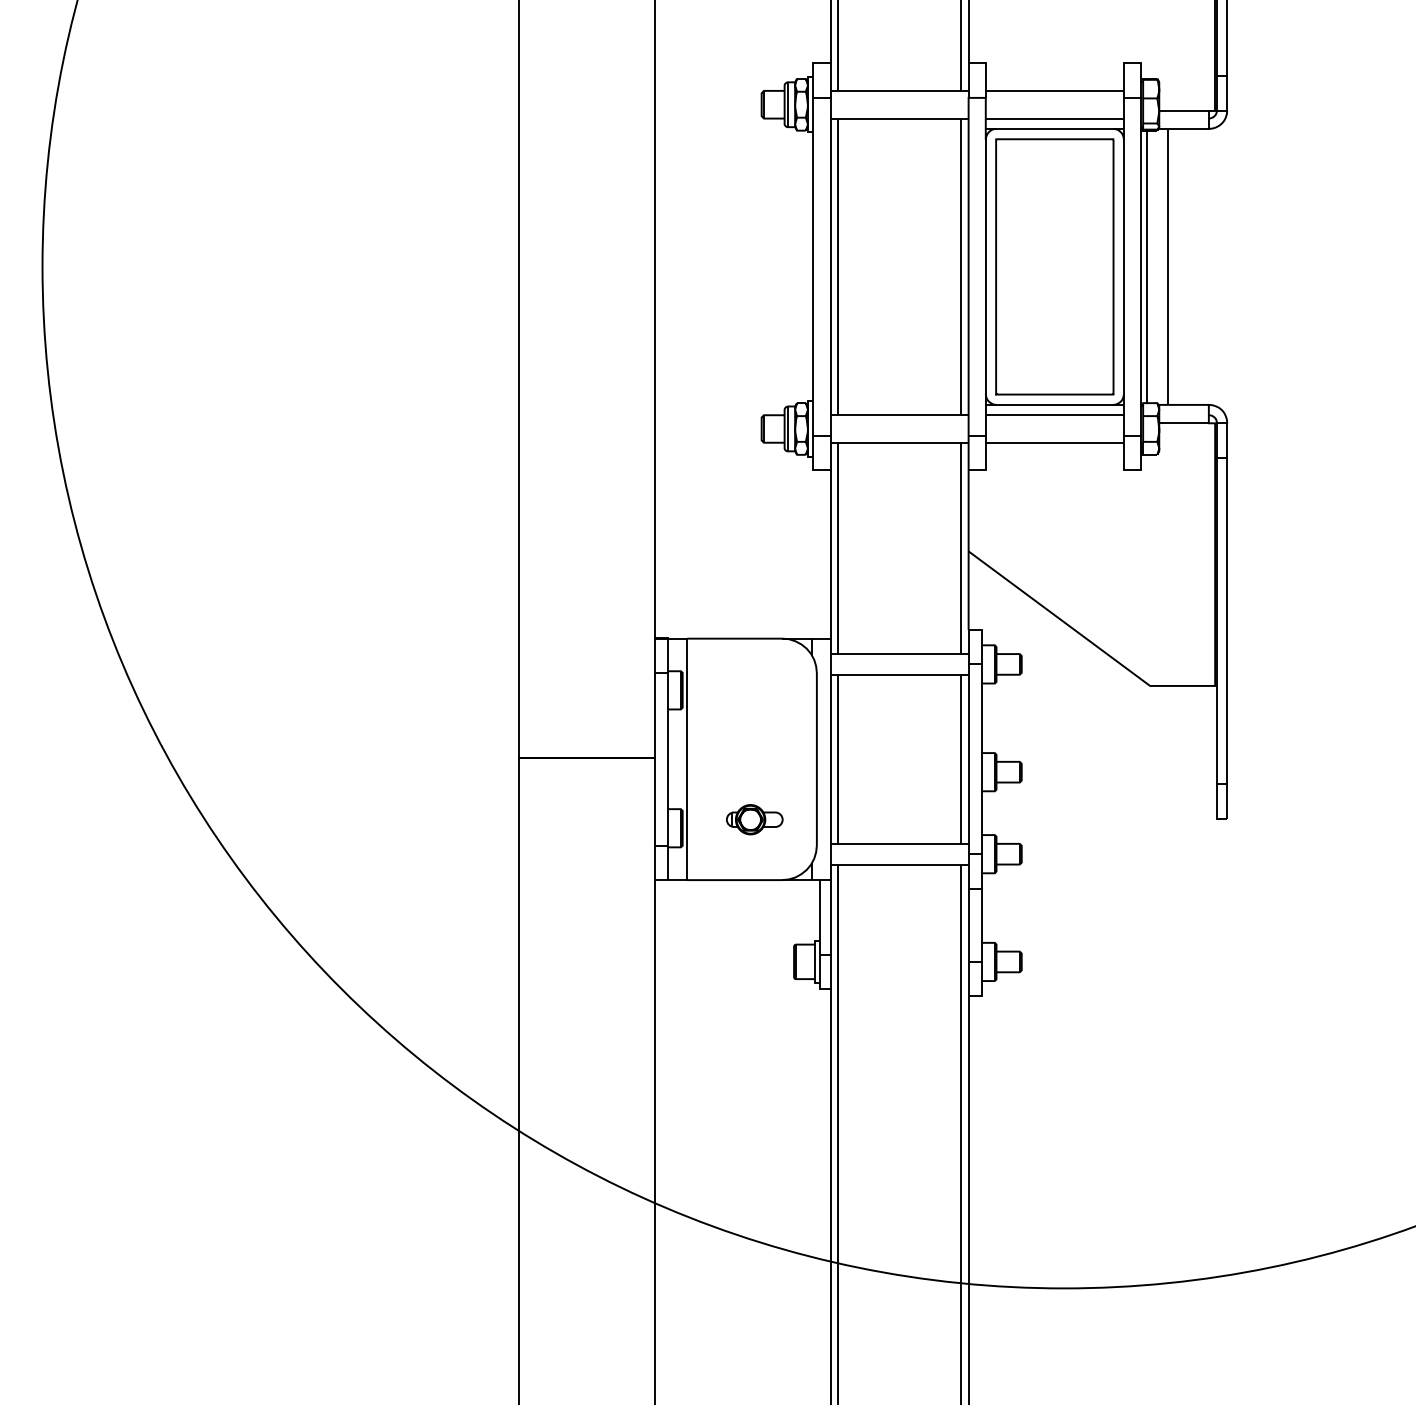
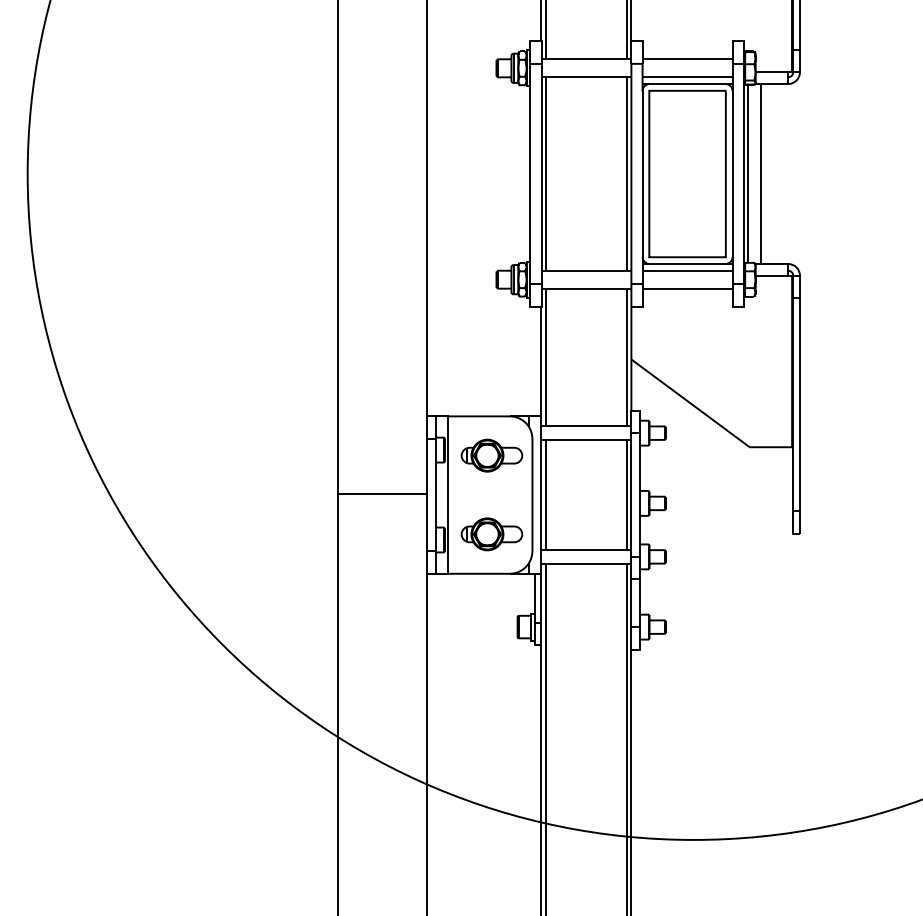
part: (754, 698) -> (491, 455), added
part: (754, 819) -> (491, 534), size x1.67

